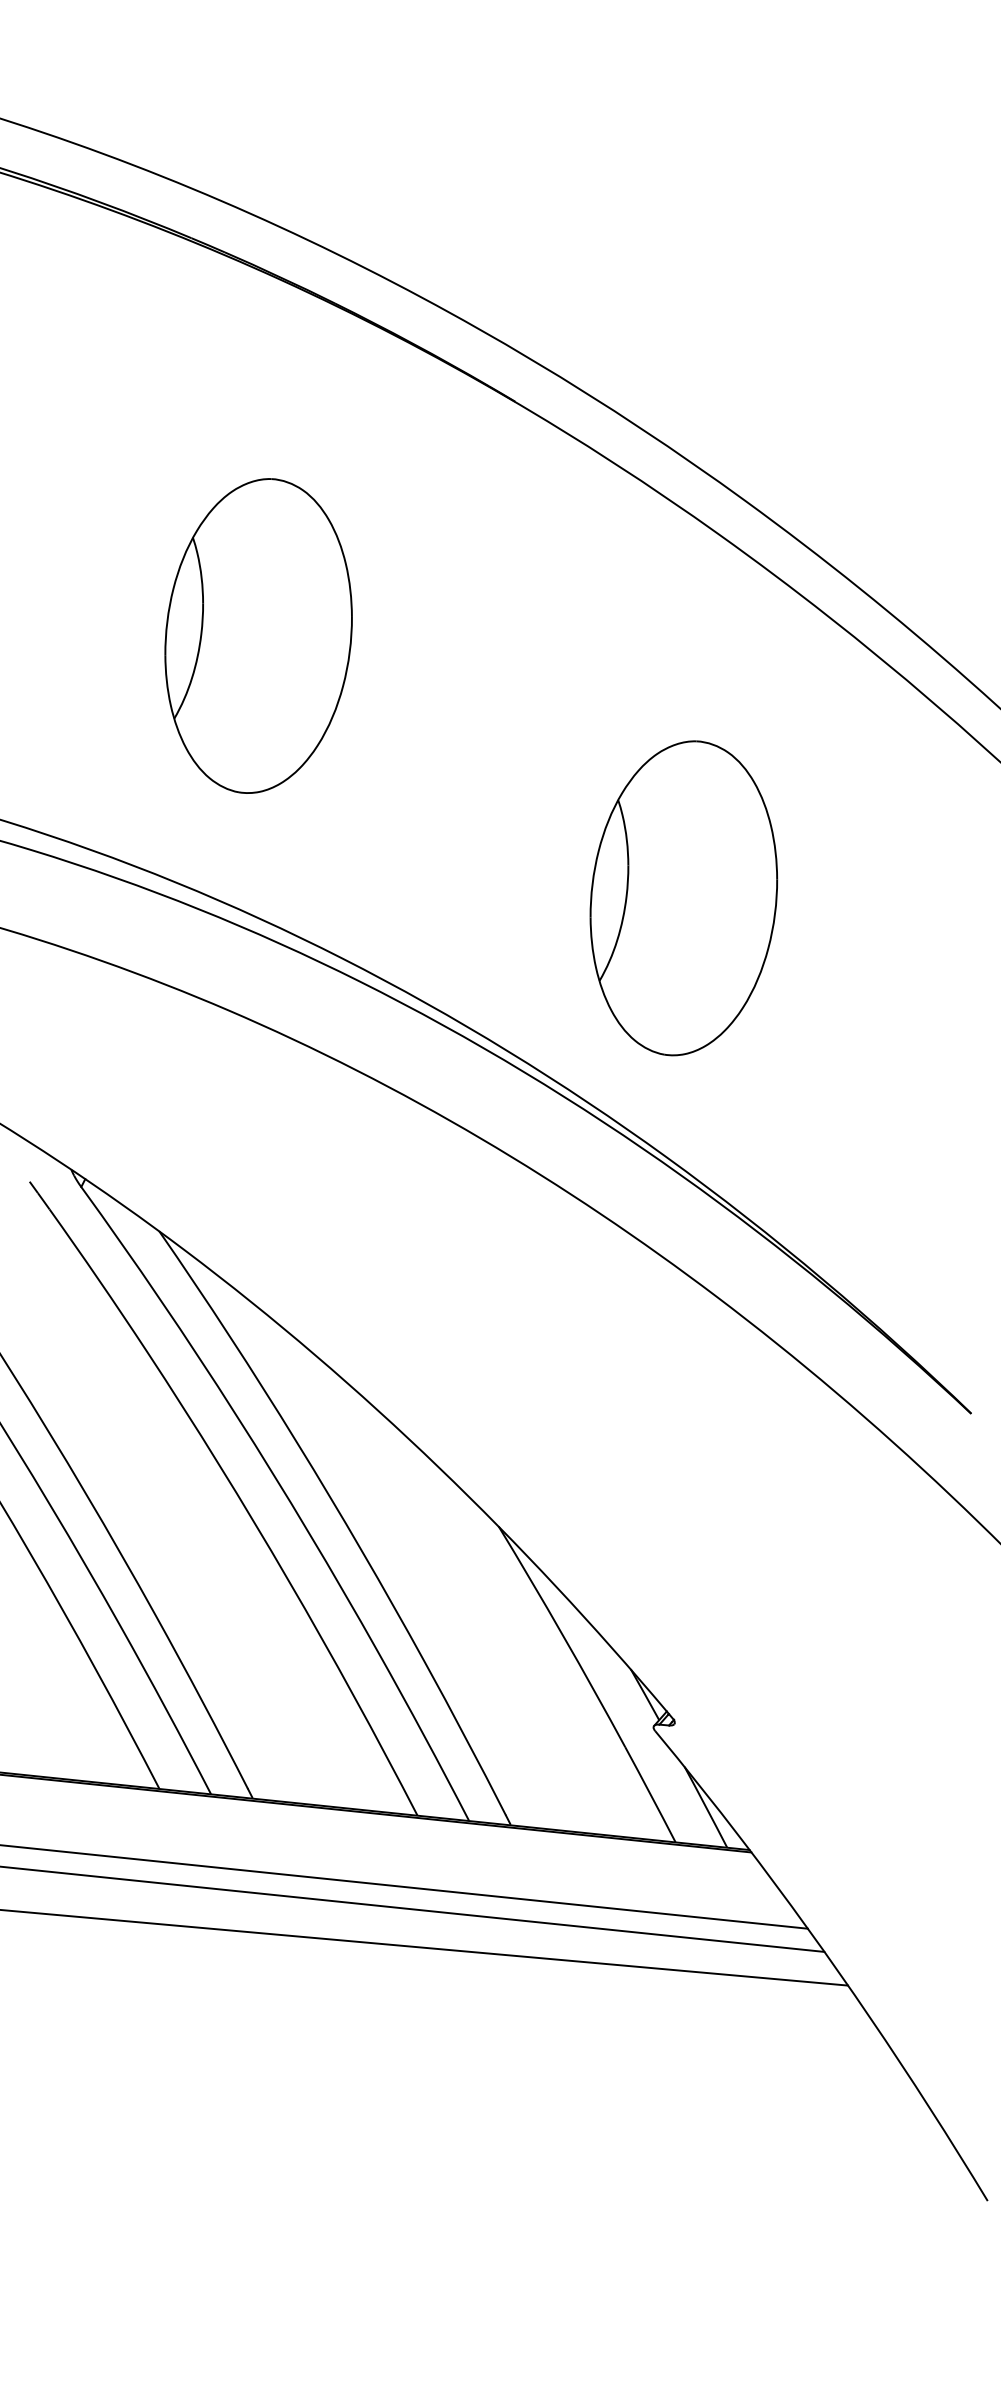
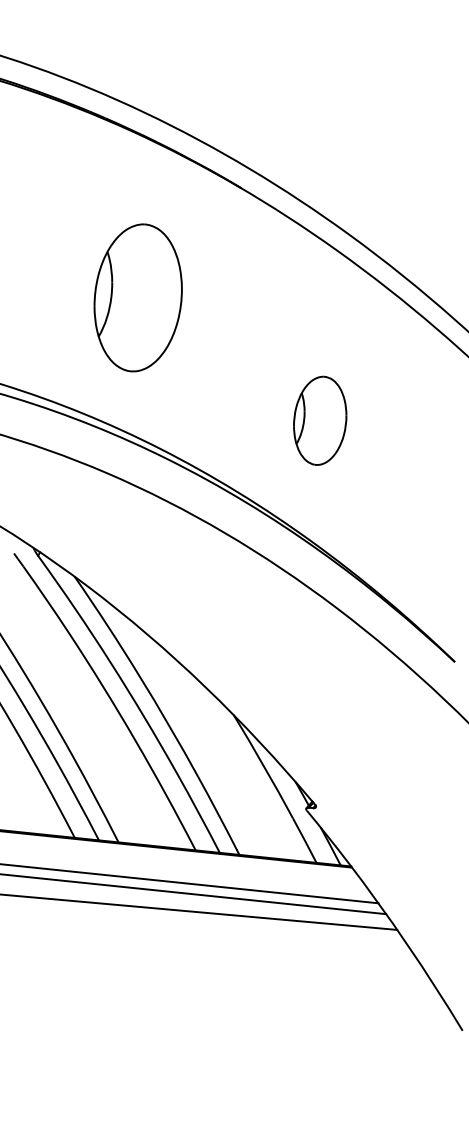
part: (257, 635) -> (137, 297), moved
part: (682, 897) -> (319, 420), size x0.6

